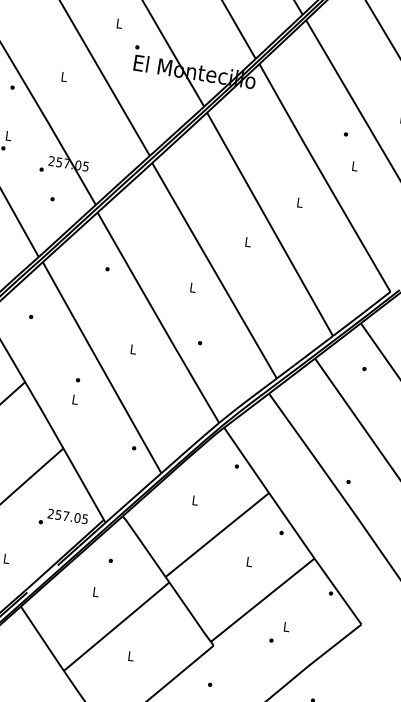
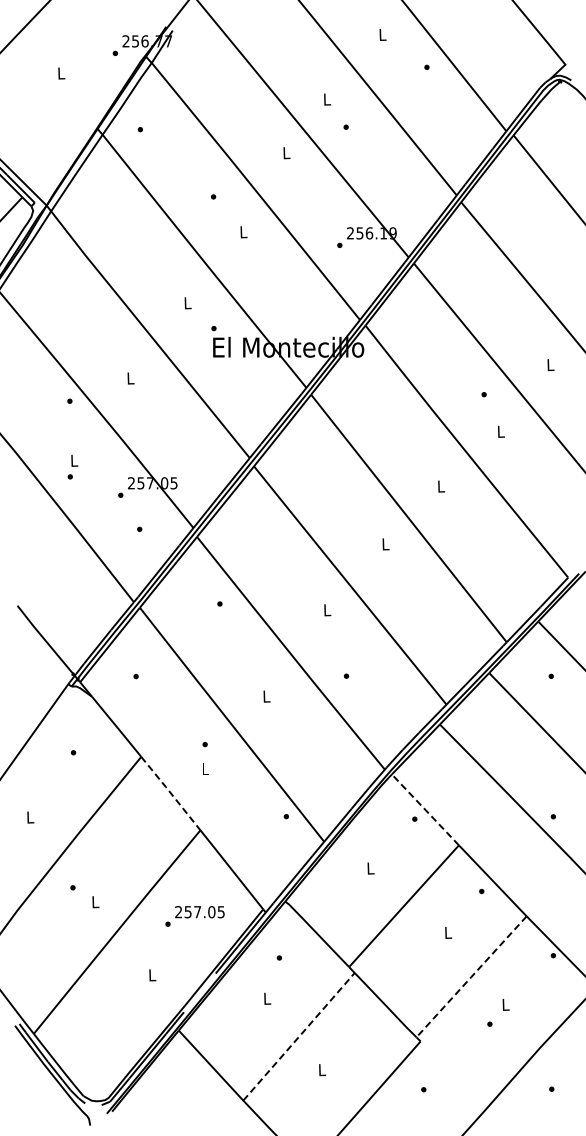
line: (44, 415) -> (170, 793), solid -> dashed
line: (246, 460) -> (425, 809), solid -> dashed
text: (63, 519) -> (194, 916), moved
line: (262, 600) -> (471, 977), solid -> dashed
line: (116, 626) -> (298, 1036), solid -> dashed

